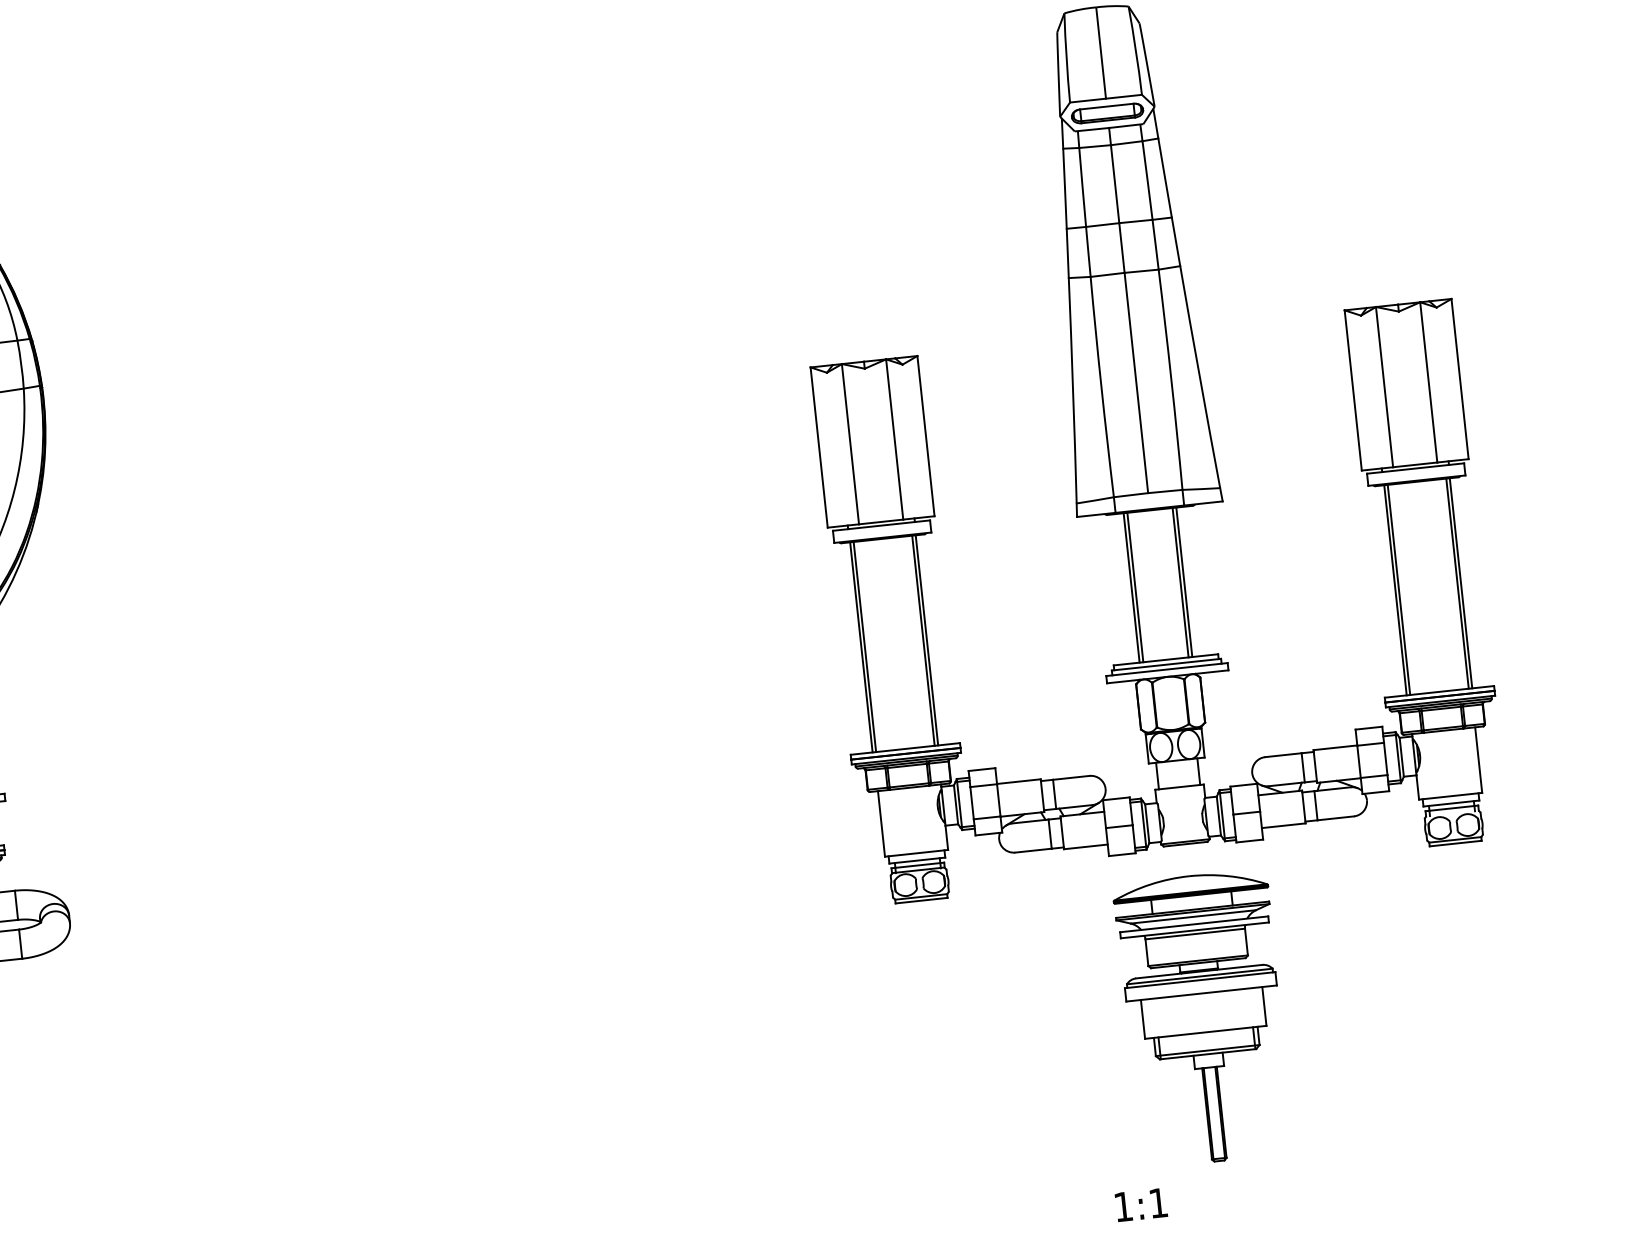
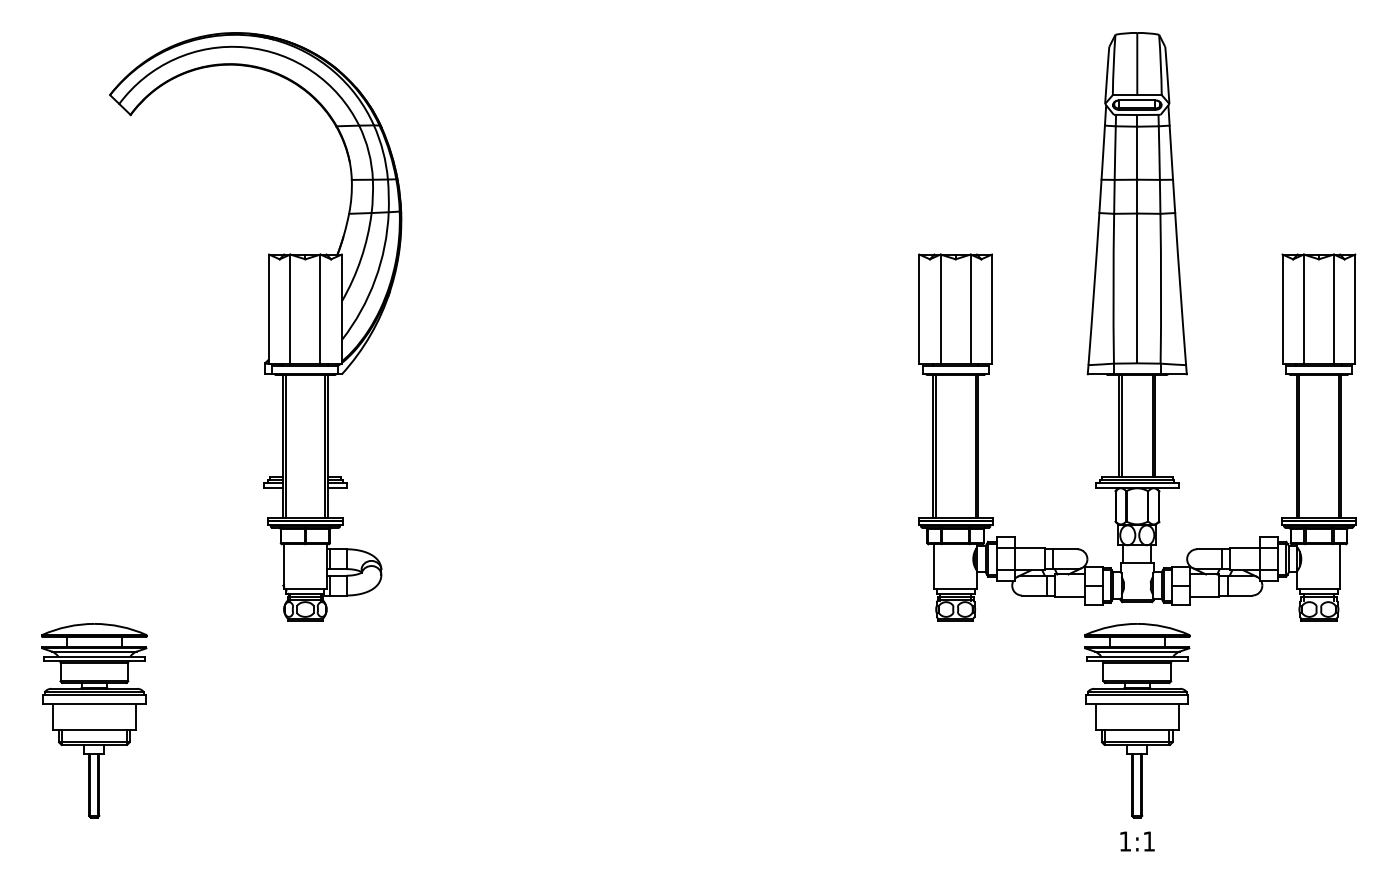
text: (1141, 1204) -> (1137, 841), moved

